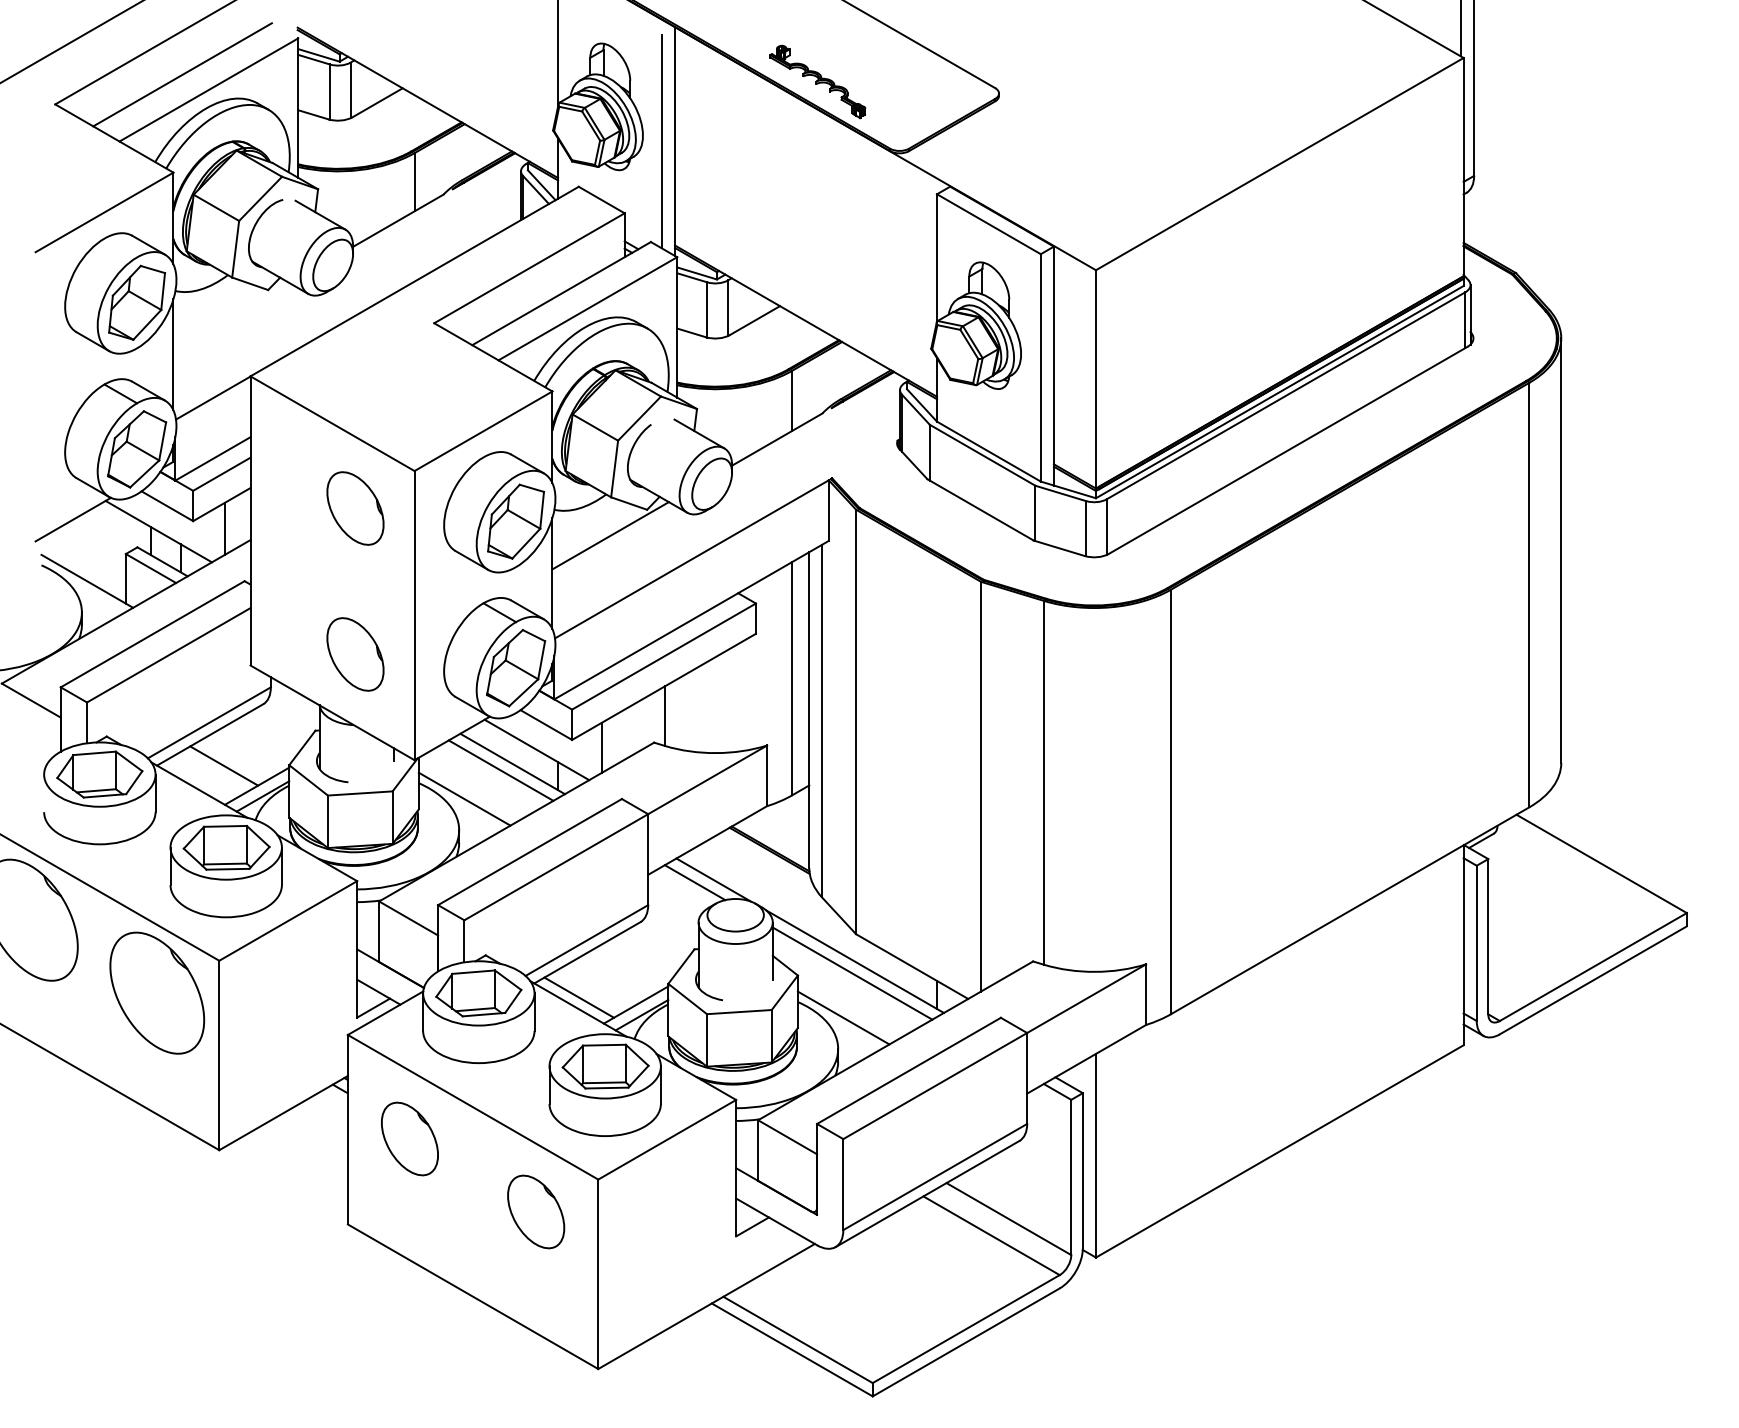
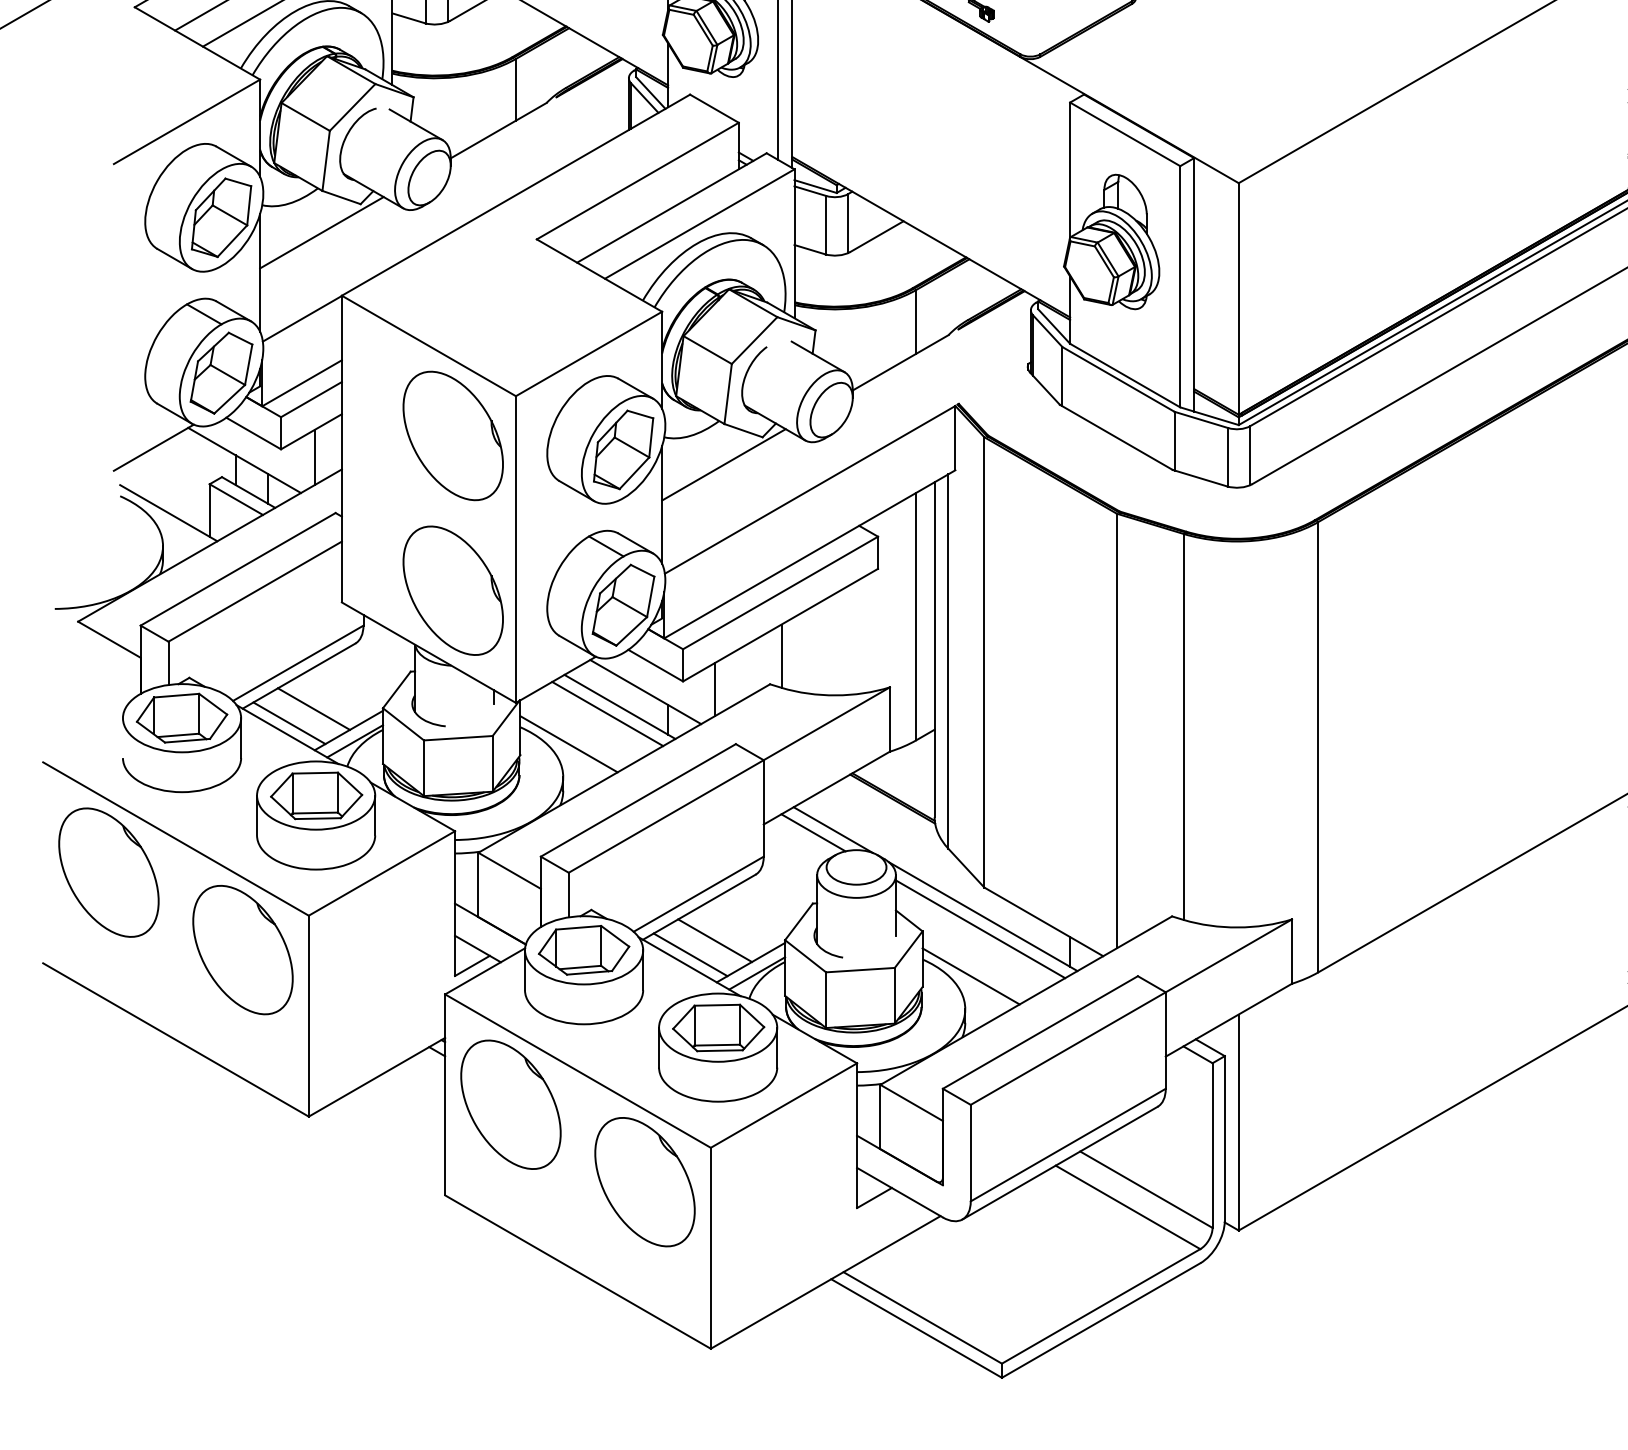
line: (231, 316) -> (321, 232), added
part: (355, 508) -> (453, 435), size x1.67
part: (355, 654) -> (453, 590), size x1.67
line: (201, 778) -> (289, 722), added
line: (602, 984) -> (715, 940), added
part: (409, 1138) -> (510, 1104), size x1.67
part: (535, 1211) -> (644, 1181), size x1.67

